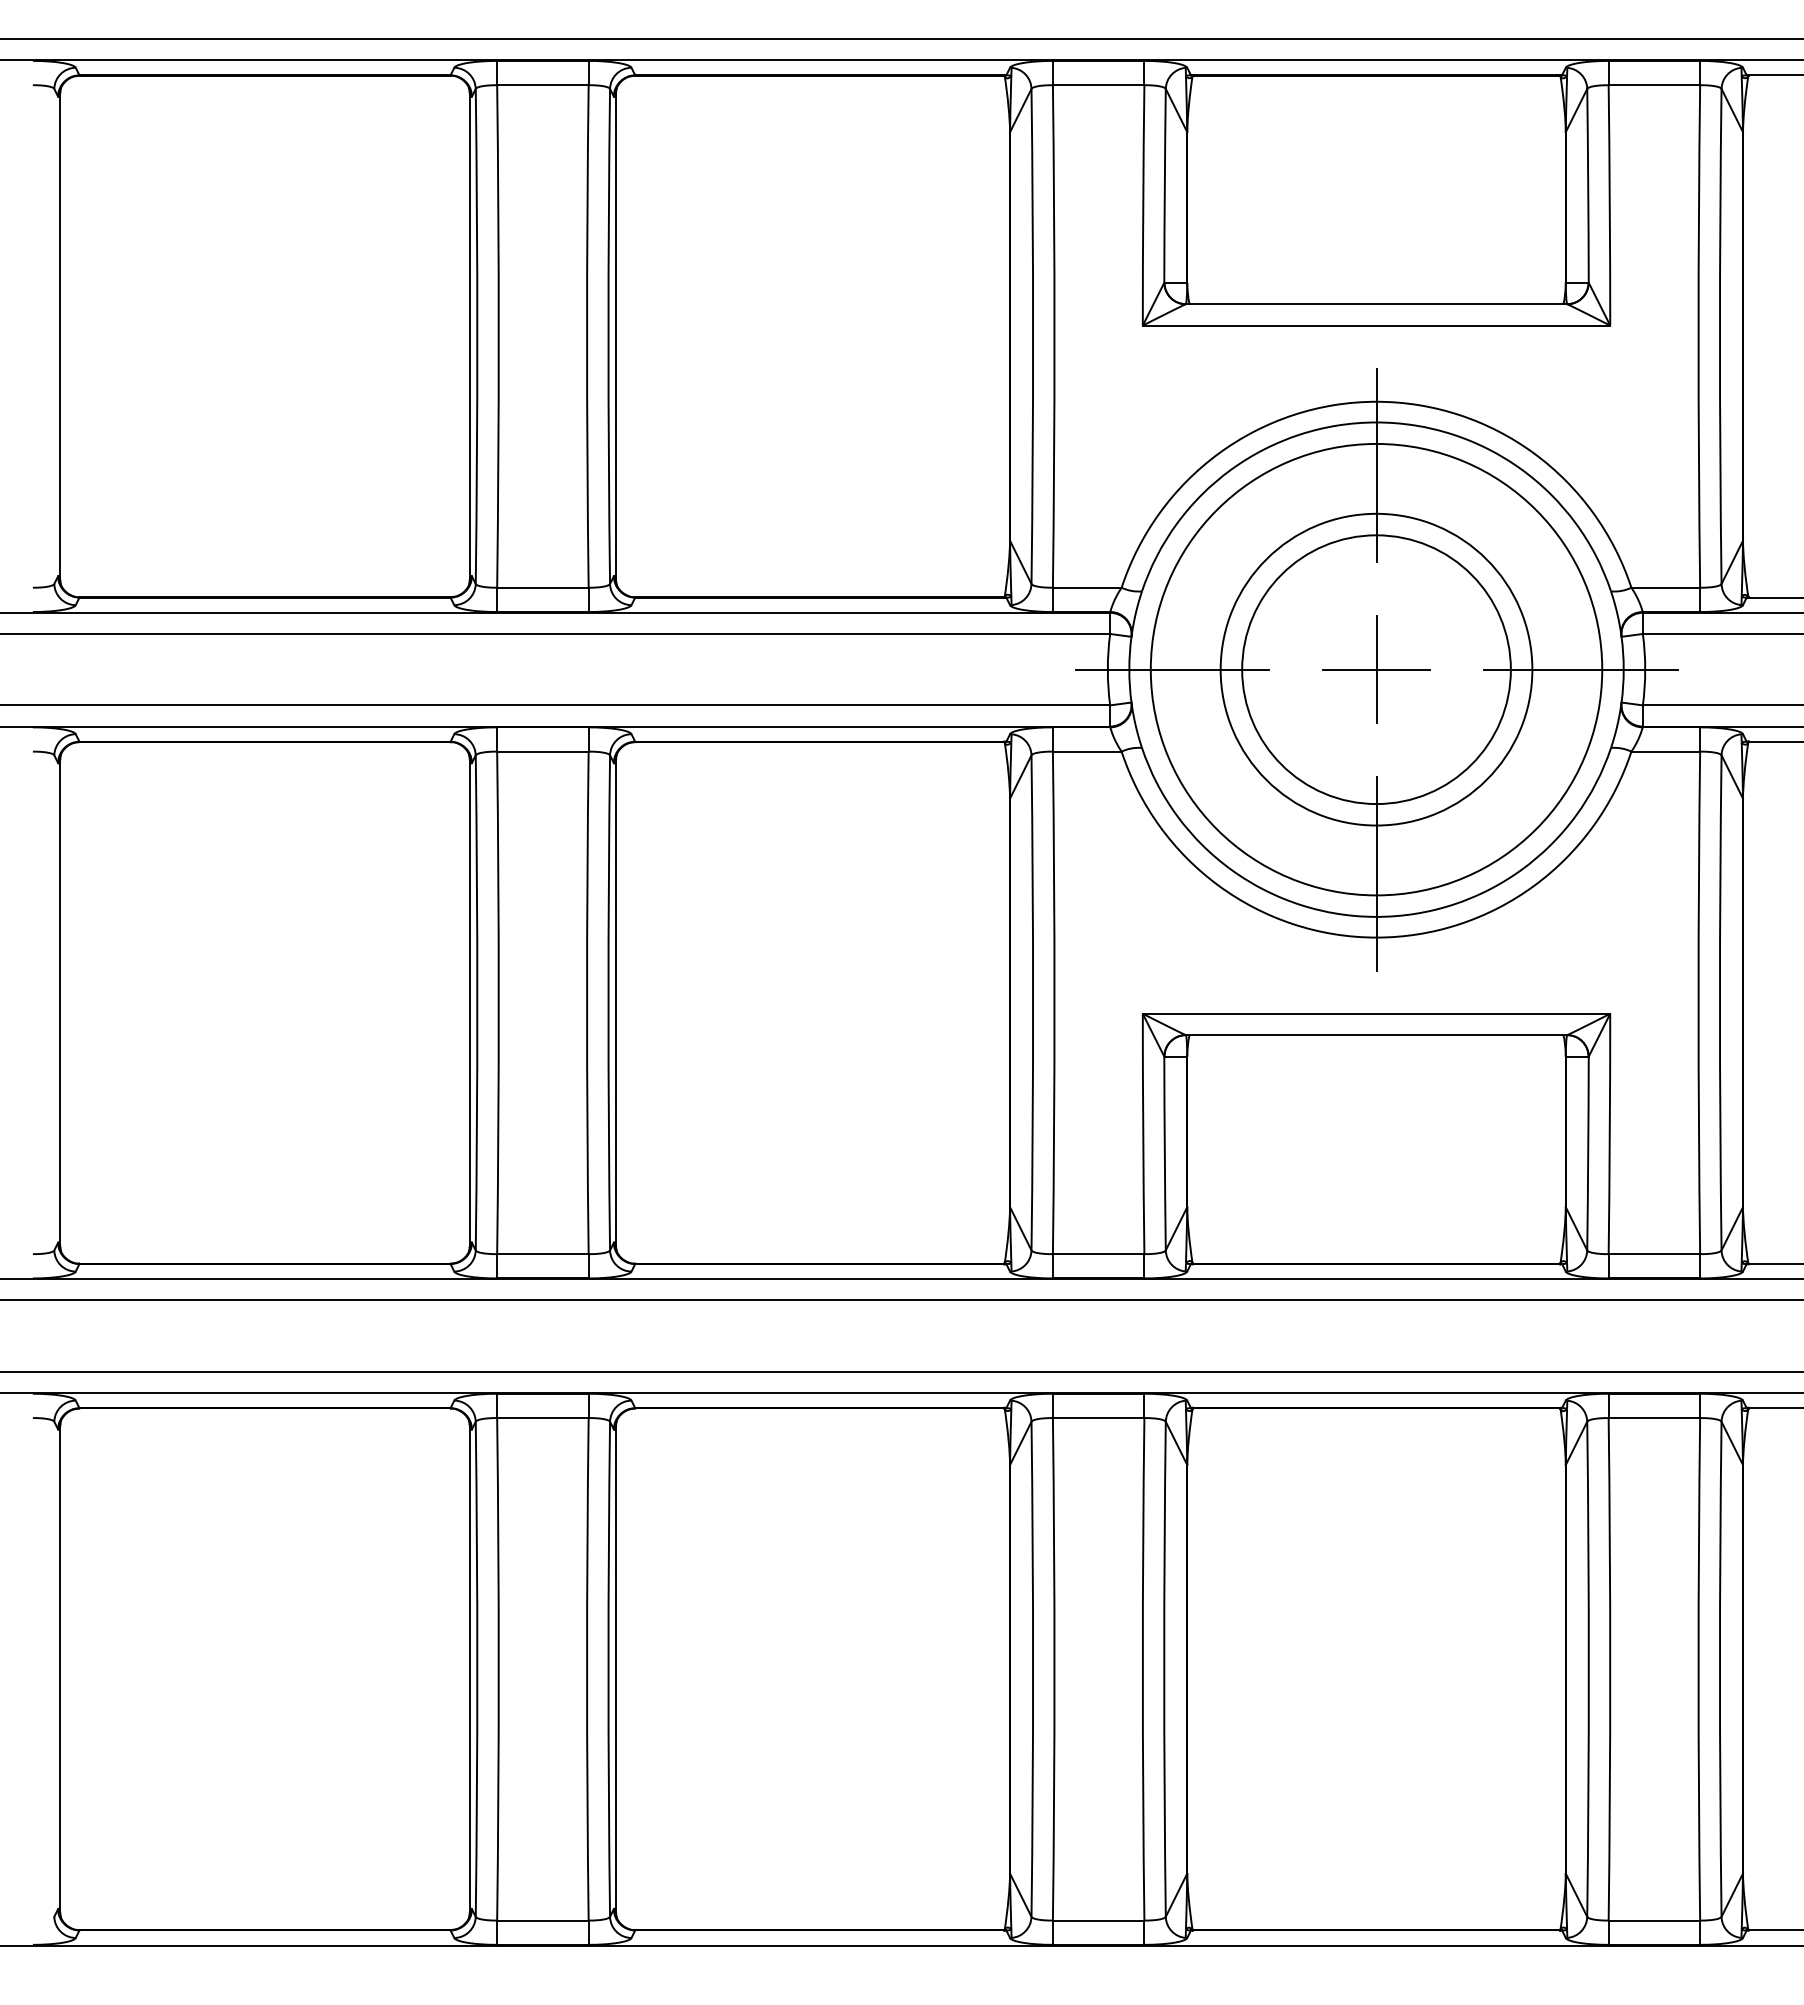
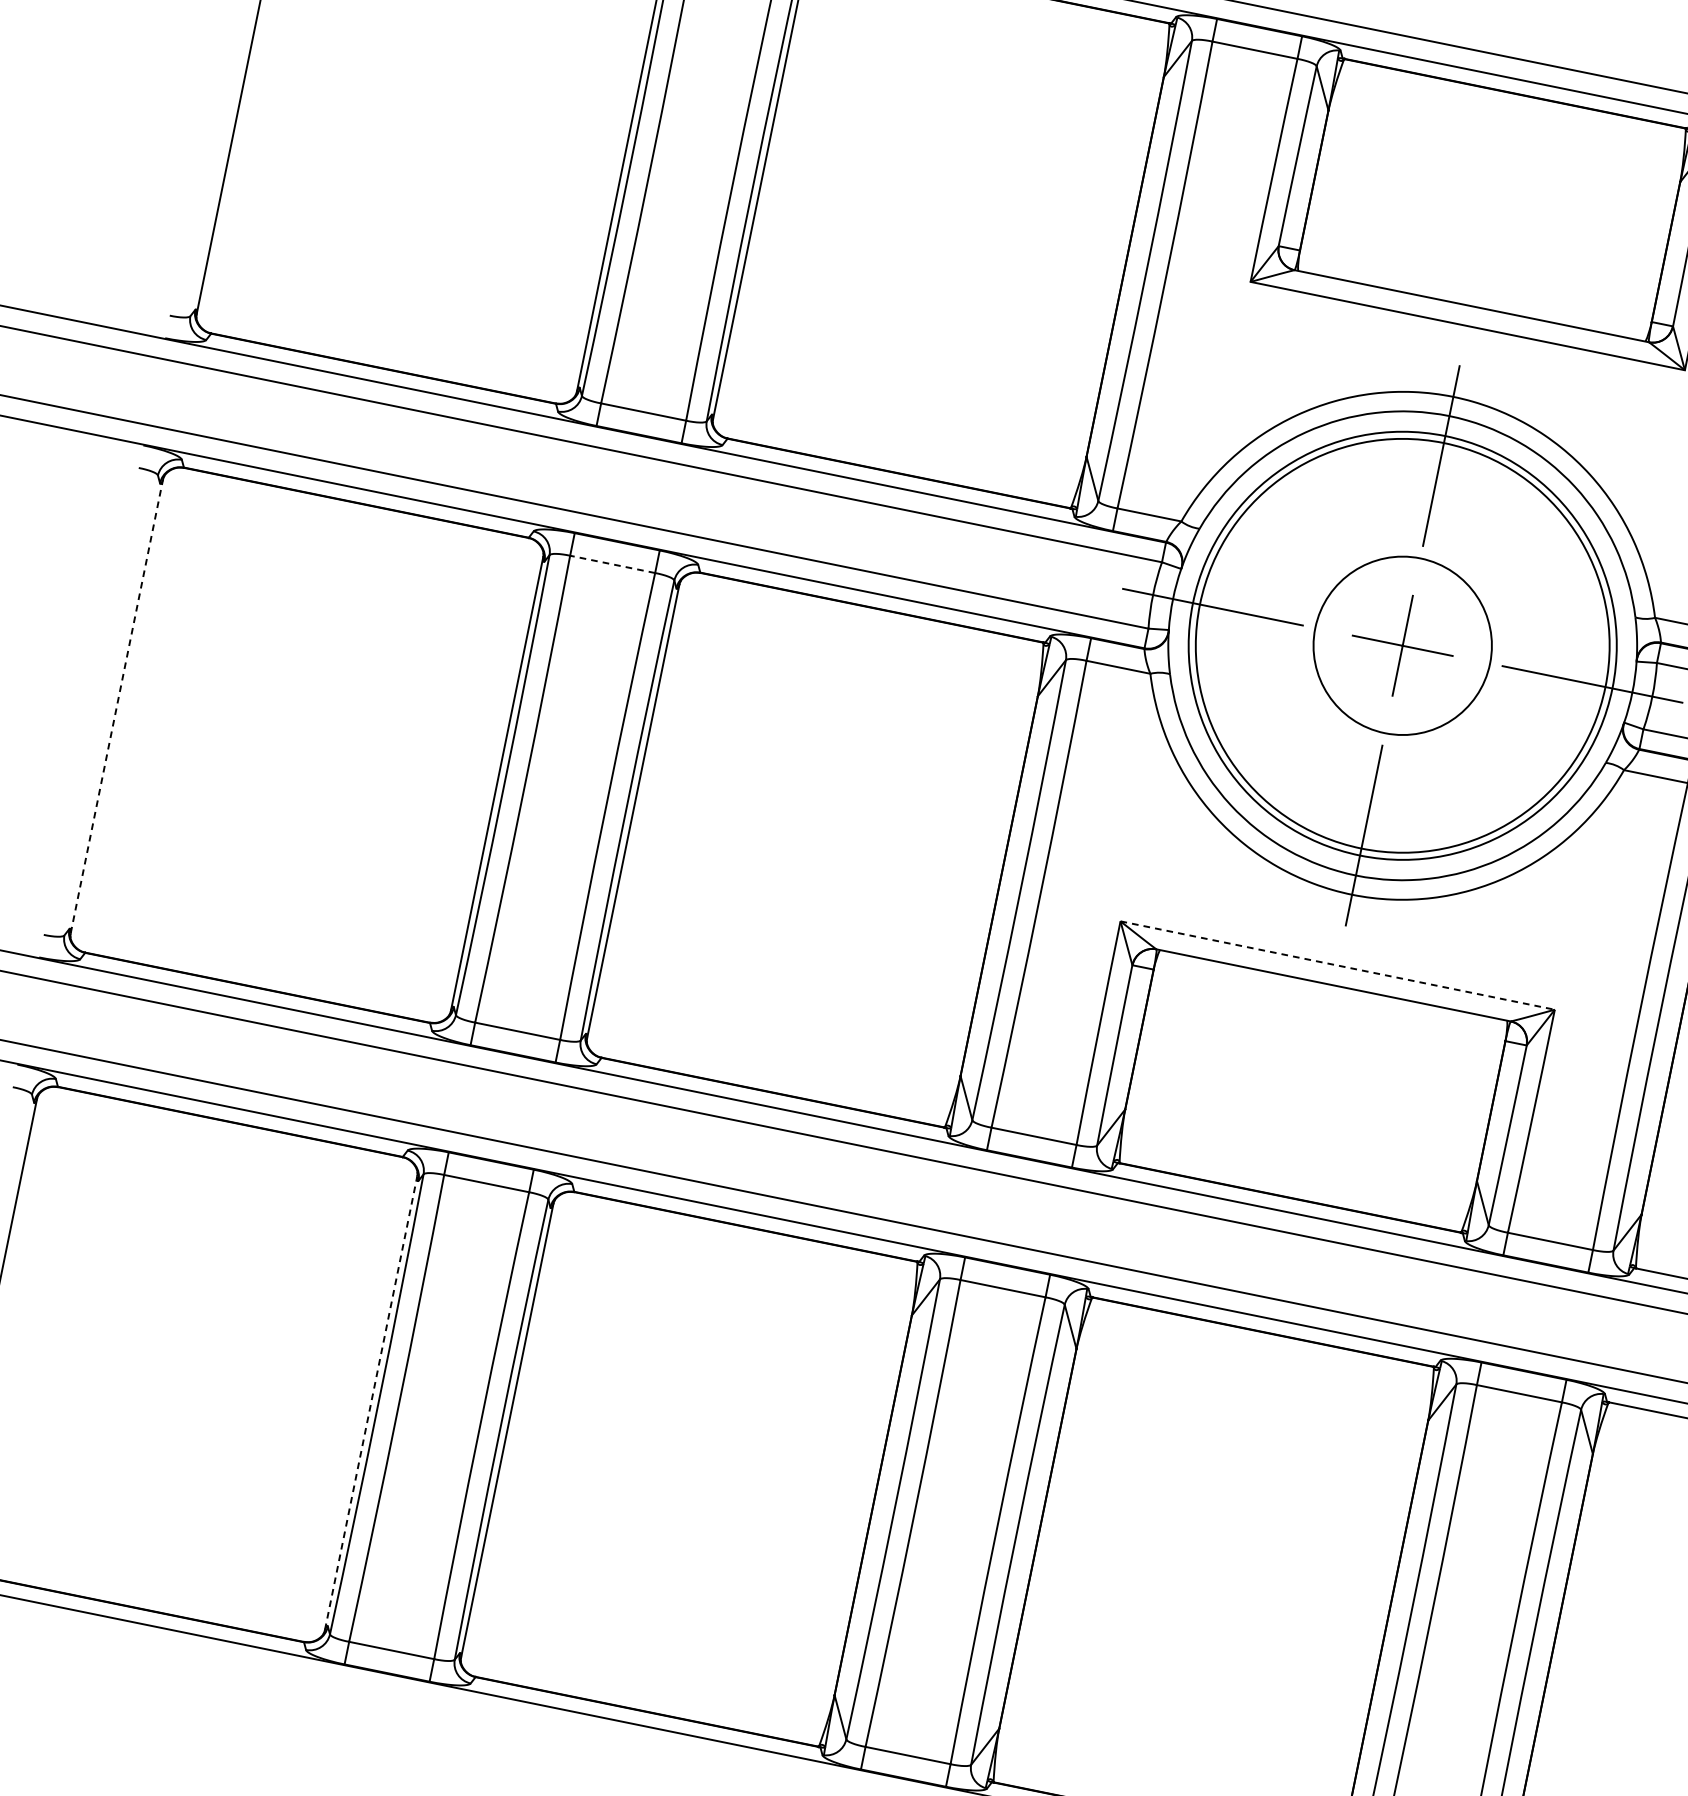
circle: (1376, 669) -> (1402, 645), size x0.7
circle: (1376, 669) -> (1402, 645), size x1.4
line: (542, 751) -> (612, 564), solid -> dashed
line: (60, 1002) -> (117, 706), solid -> dashed
line: (1376, 1013) -> (1337, 965), solid -> dashed
line: (469, 1668) -> (371, 1402), solid -> dashed

